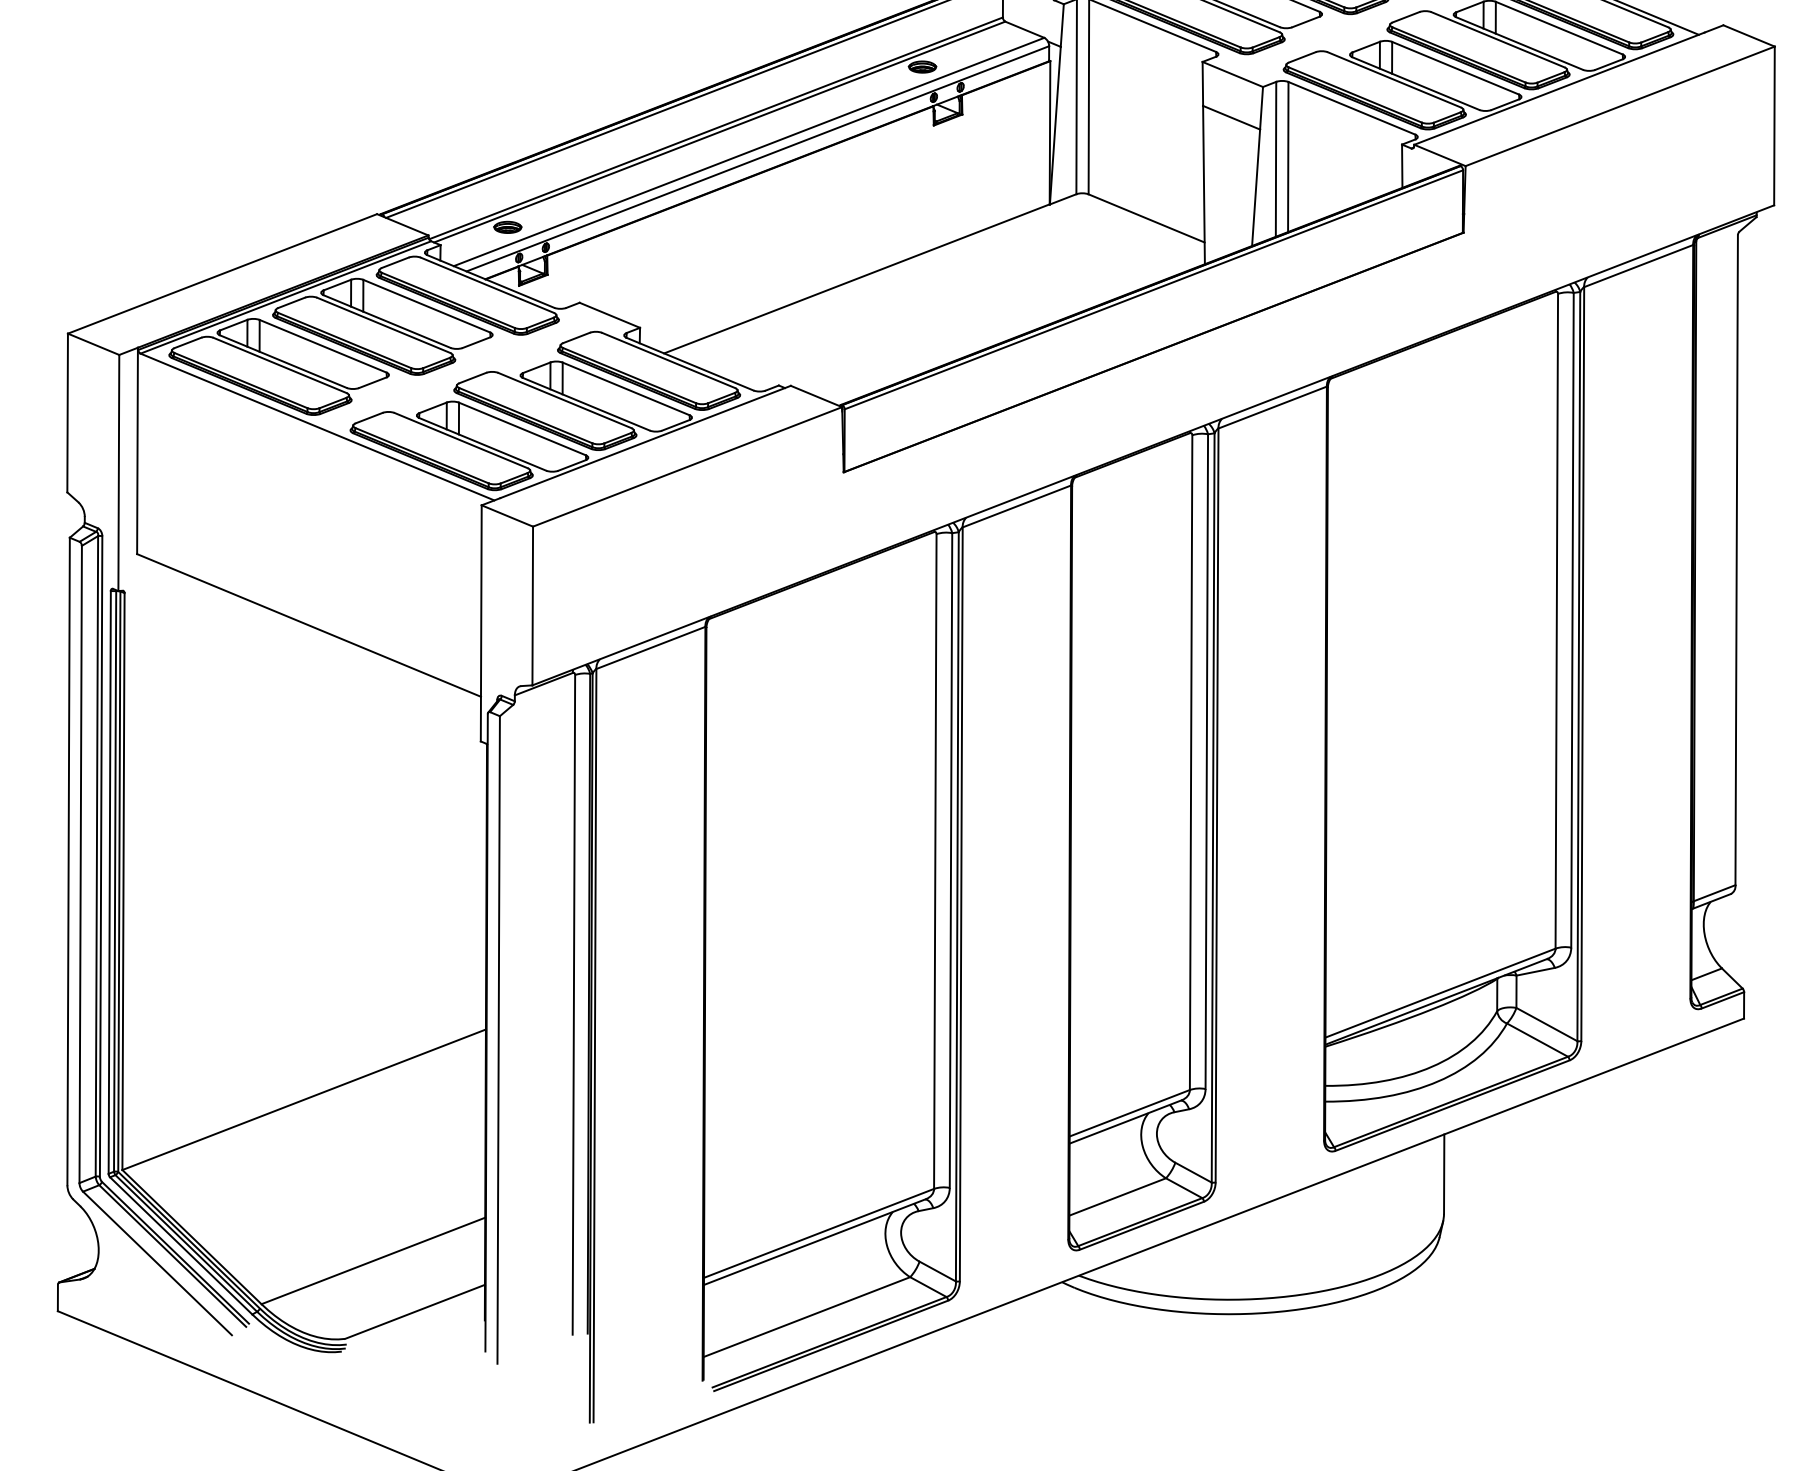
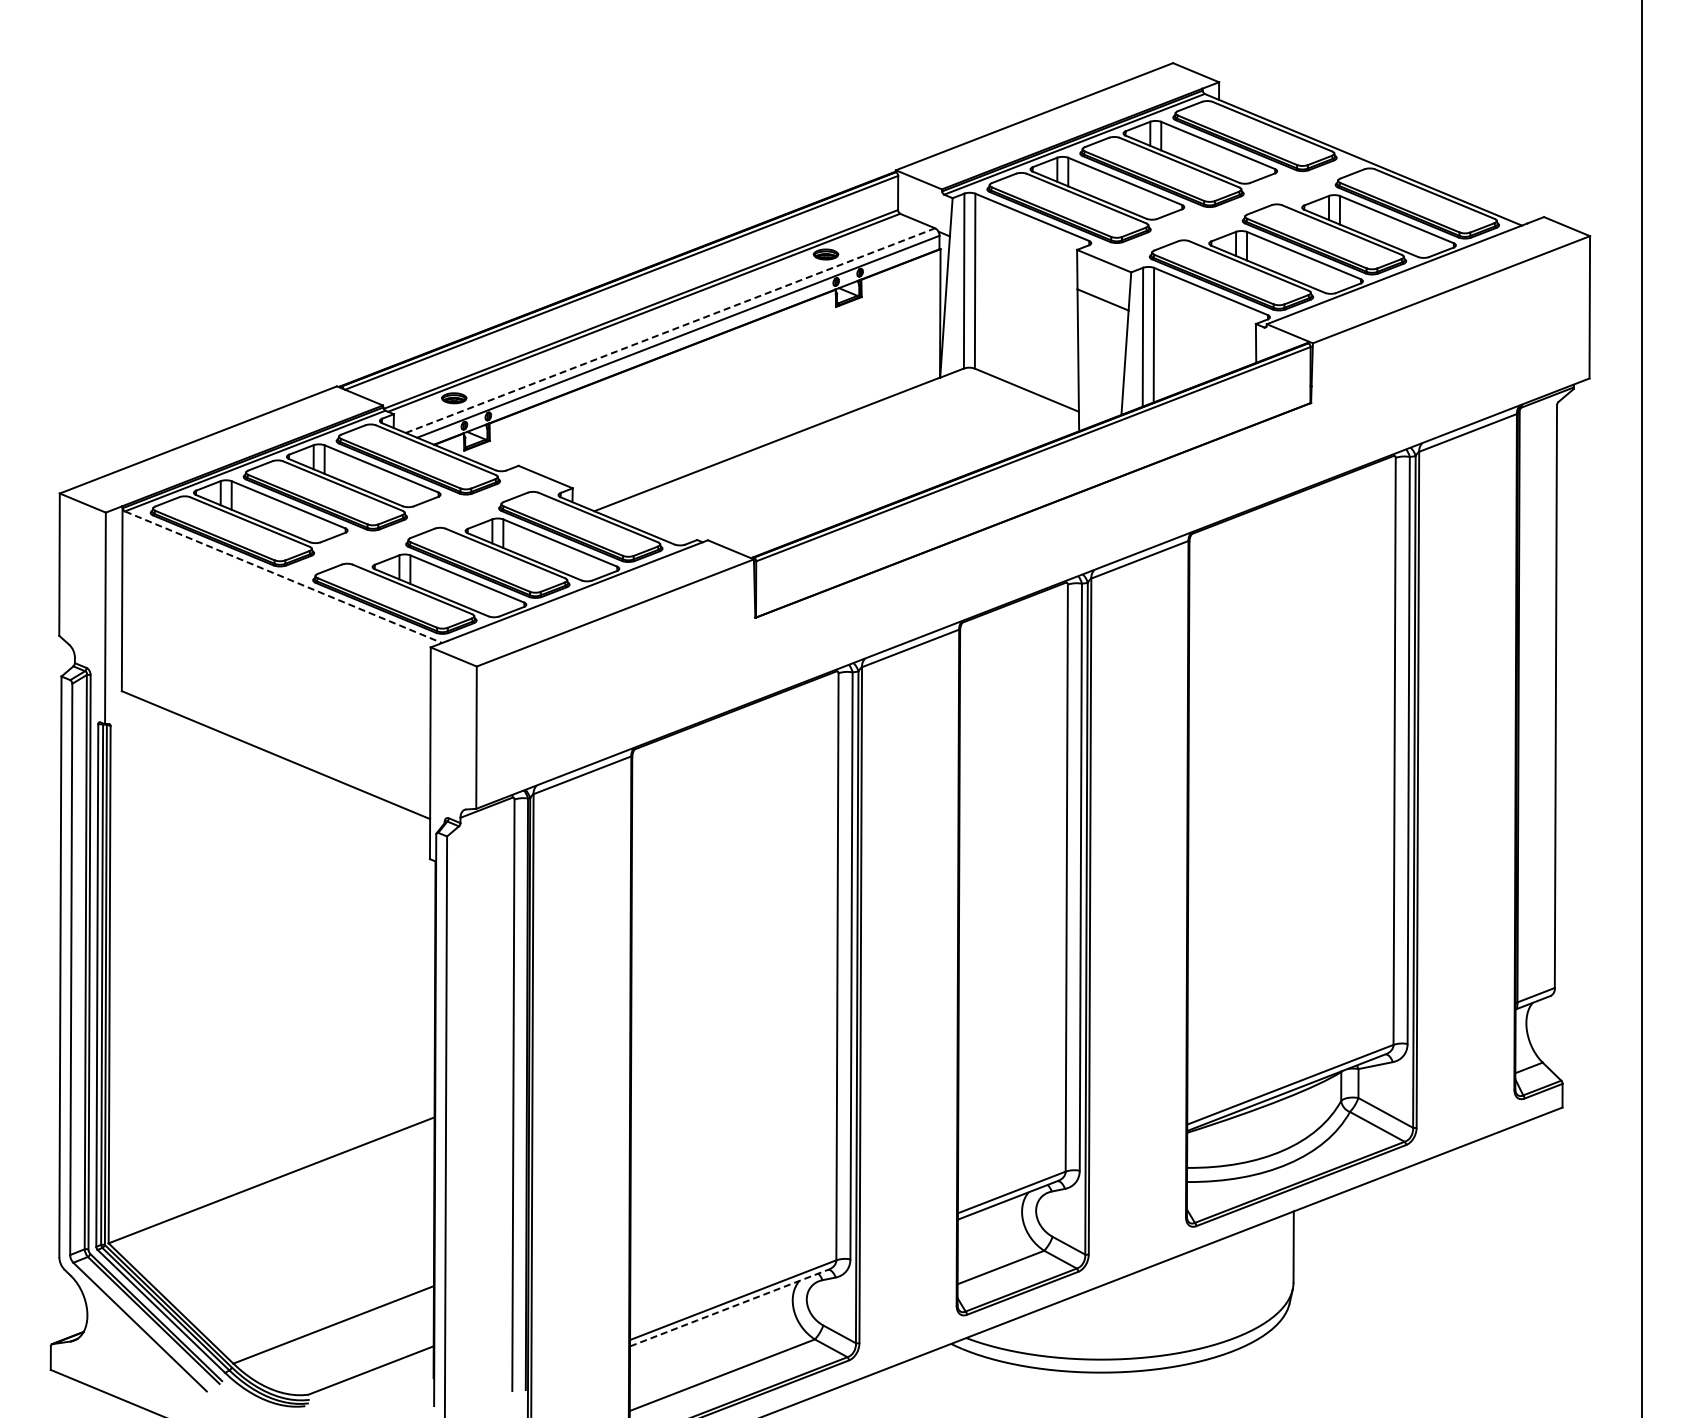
line: (749, 151) -> (670, 330), solid -> dashed
line: (317, 427) -> (283, 577), solid -> dashed
line: (814, 1241) -> (729, 1307), solid -> dashed

